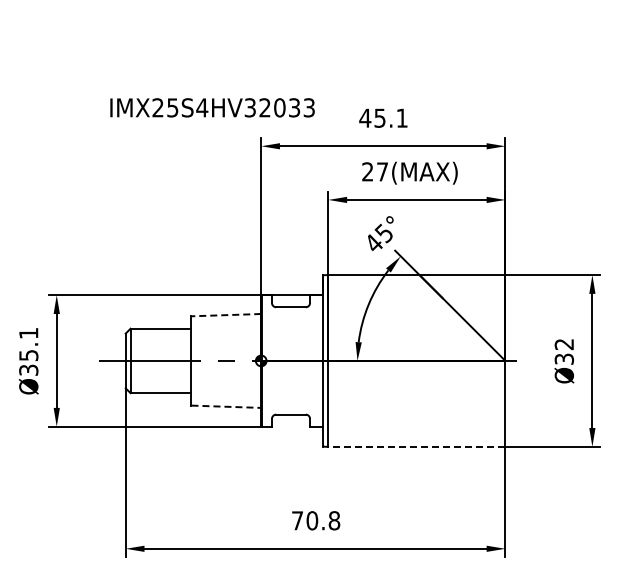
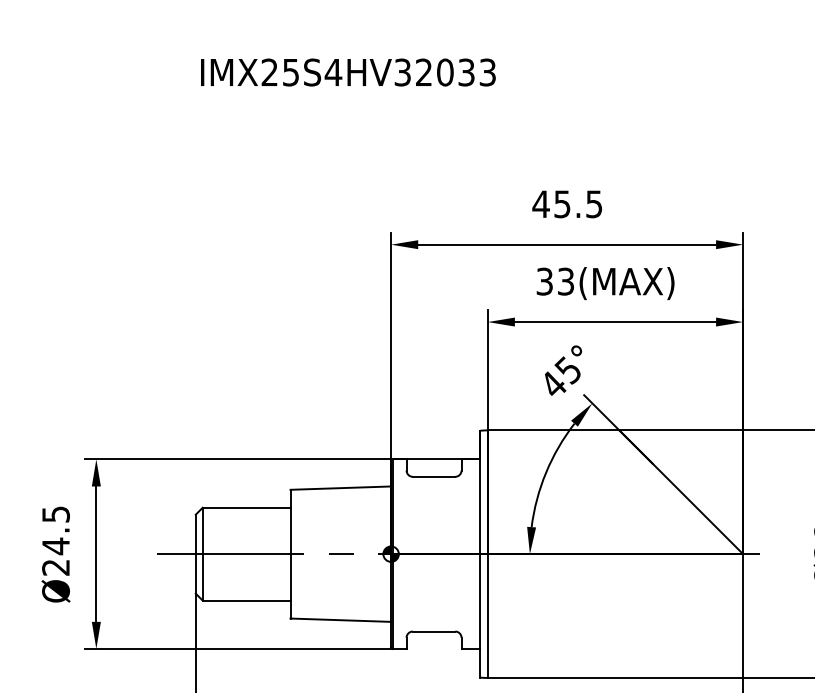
text: (212, 107) -> (348, 72), moved
text: (401, 117) -> (593, 203), 45.1 -> 45.5
text: (375, 171) -> (555, 281), 27(MAX) -> 33(MAX)
line: (226, 315) -> (341, 488), dashed -> solid
text: (28, 351) -> (55, 540), Ø35.1 -> Ø24.5
line: (226, 406) -> (341, 619), dashed -> solid
line: (416, 446) -> (614, 677), dashed -> solid

